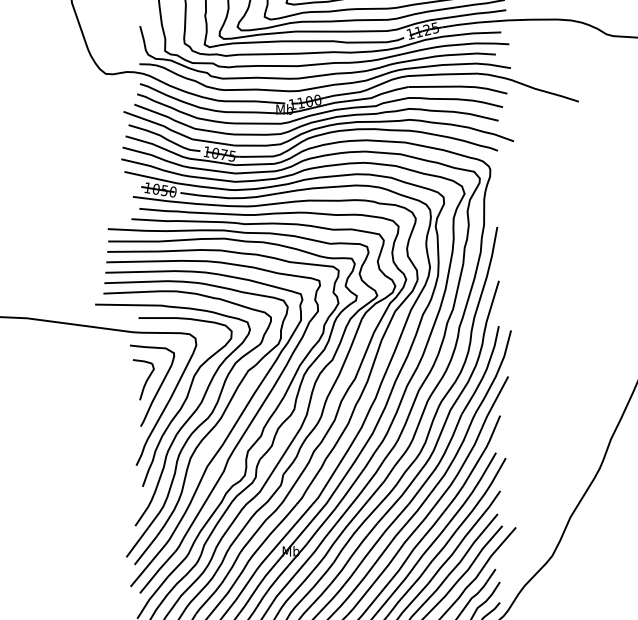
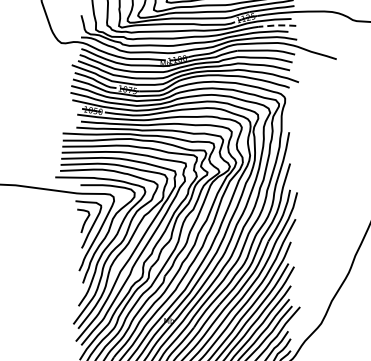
line: (477, 43) -> (277, 25), solid -> dashed

